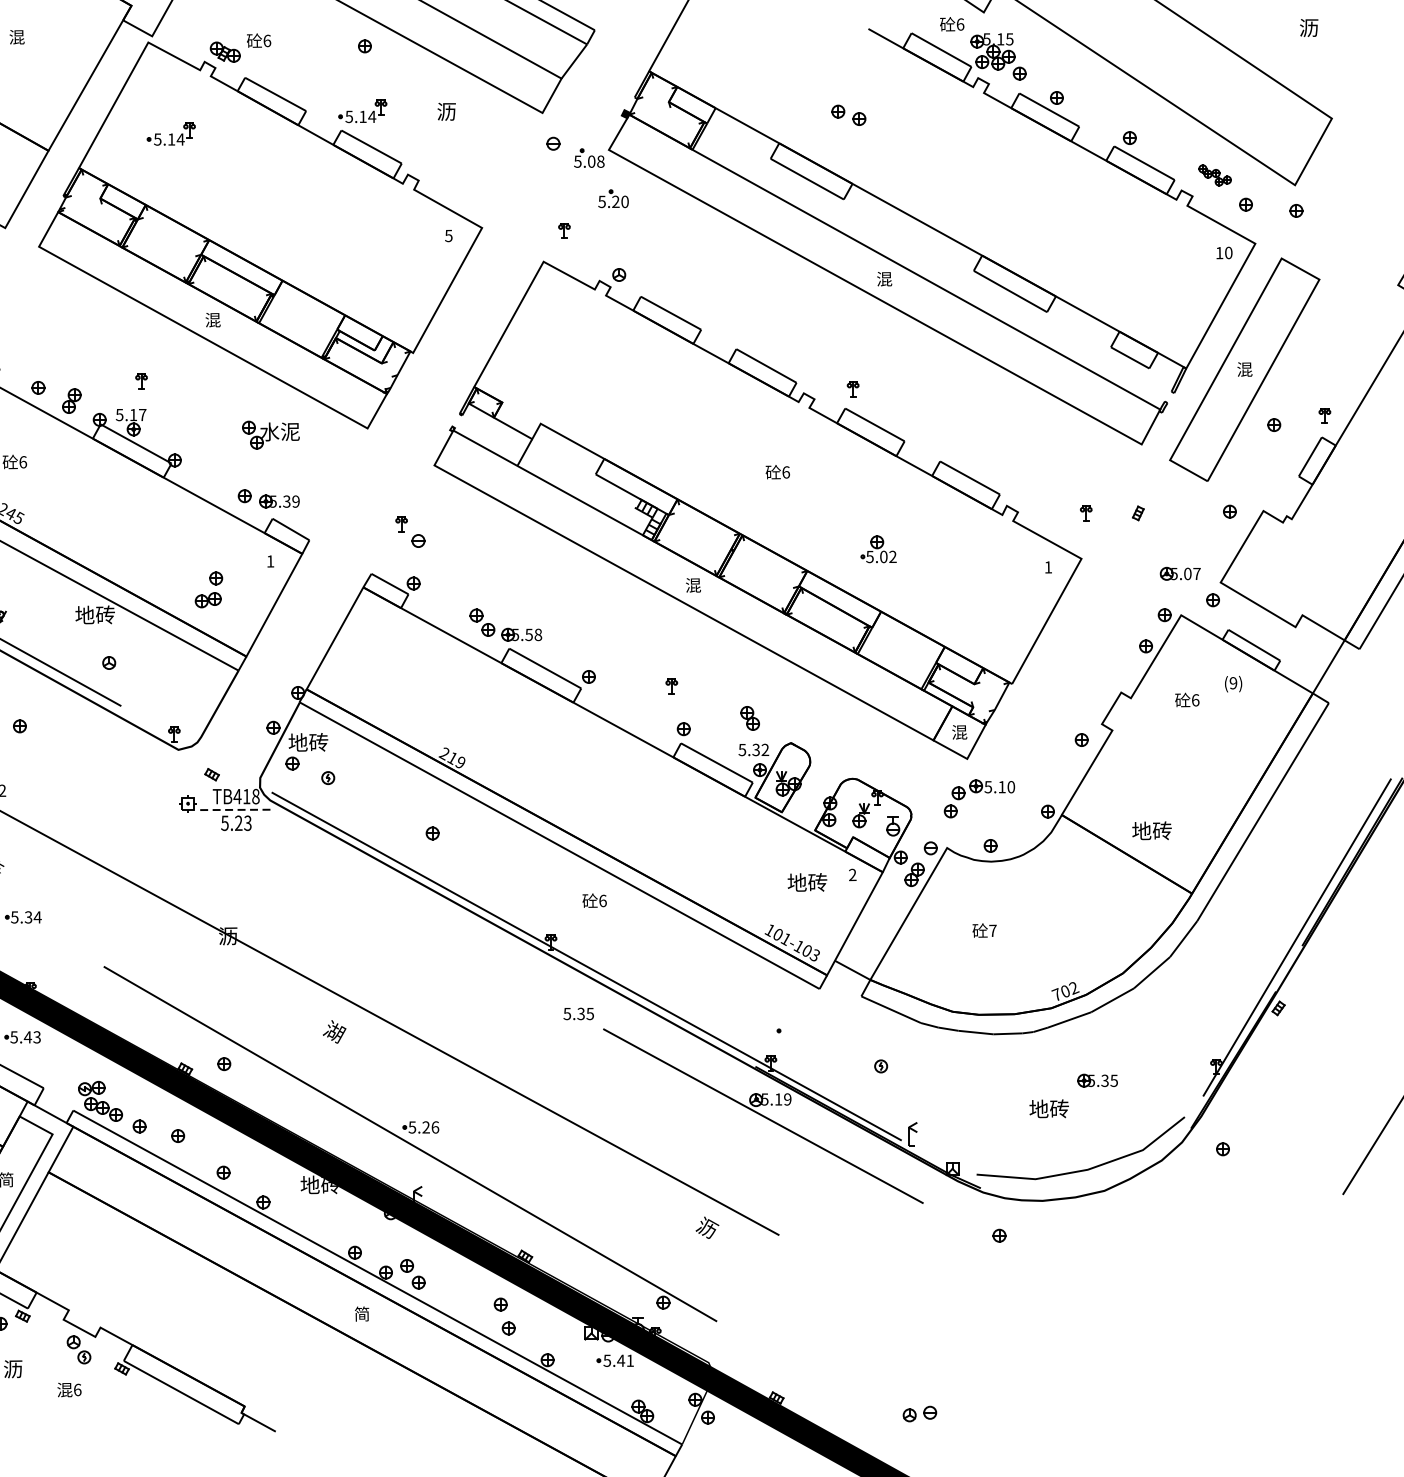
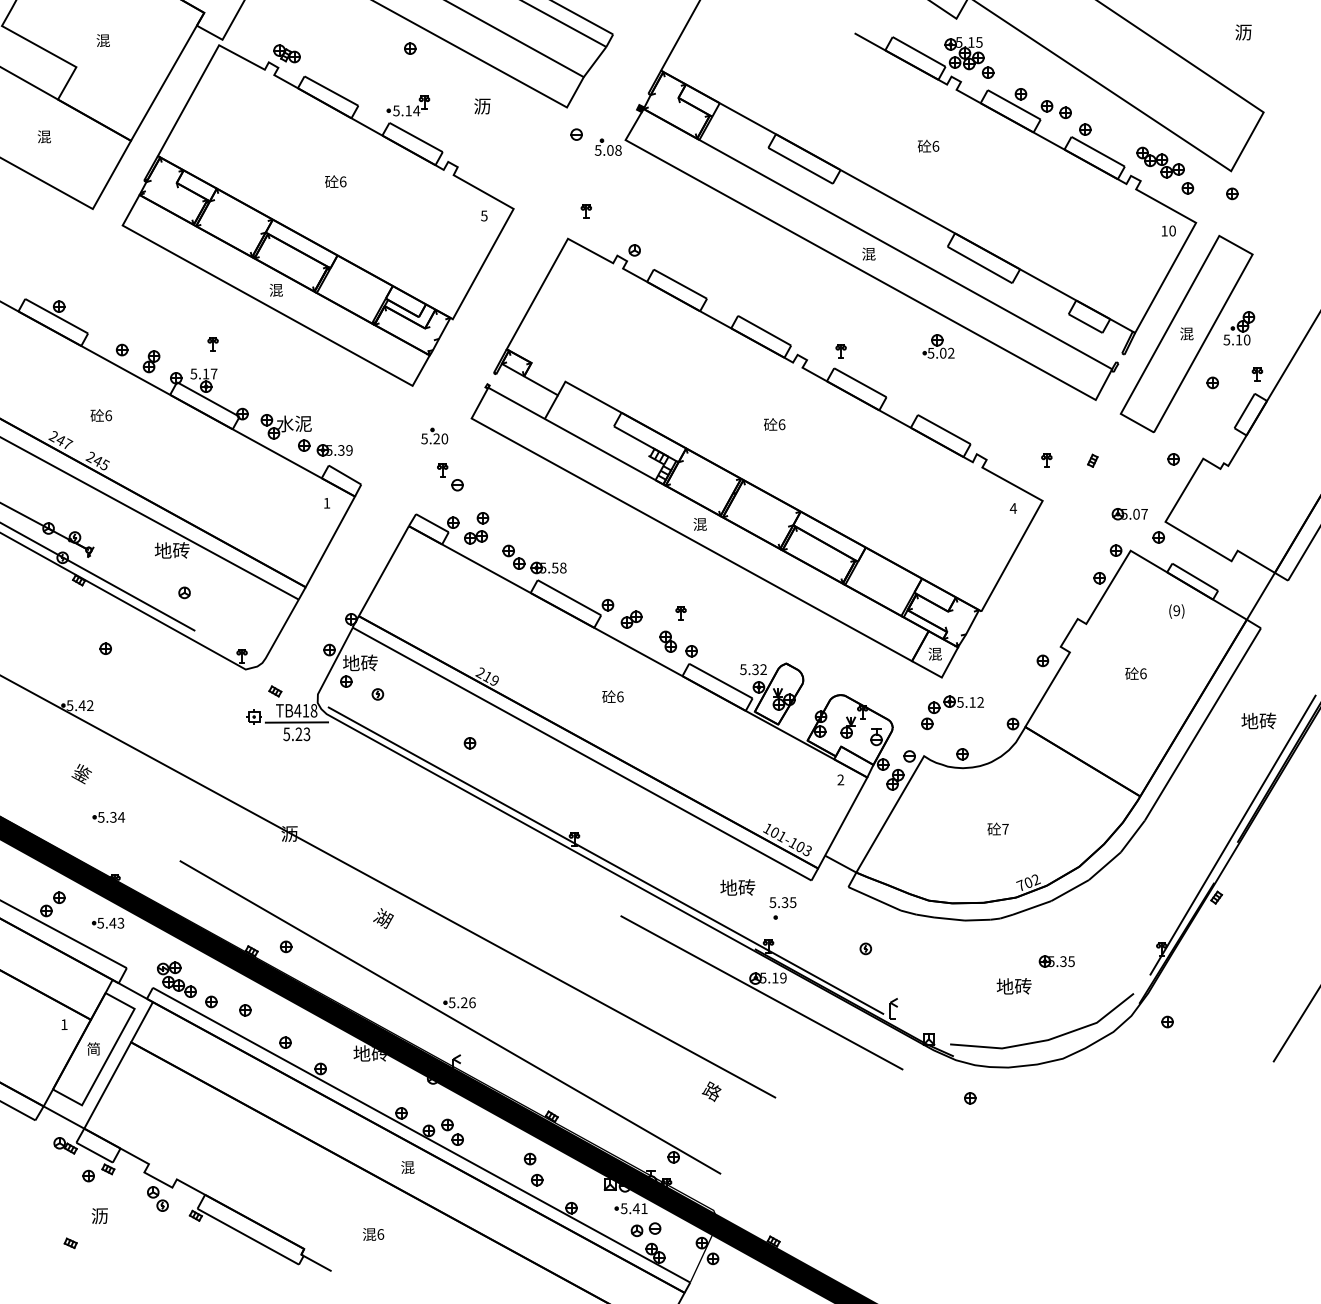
text: (952, 23) -> (928, 145), moved
text: (258, 40) -> (335, 181), moved
part: (847, 115) -> (1055, 109), moved
part: (171, 133) -> (239, 125), removed
part: (1215, 175) -> (1160, 162), size x1.67
part: (613, 198) -> (434, 435), moved
part: (1304, 363) -> (1239, 328), added
part: (270, 434) -> (285, 426), moved
part: (878, 549) -> (938, 346), moved
text: (1048, 567) -> (1013, 508), 1 -> 4
part: (208, 590) -> (476, 528), moved
part: (615, 693) -> (631, 619), added
text: (1186, 699) -> (1135, 673), moved
part: (749, 718) -> (667, 641), moved
text: (1011, 787) -> (980, 702), 5.10 -> 5.12
line: (237, 809) -> (297, 722), dashed -> solid
text: (1151, 830) -> (1258, 720), moved
text: (807, 882) -> (737, 887), moved
text: (594, 900) -> (612, 696), moved
text: (983, 929) -> (997, 828), moved
text: (578, 1013) -> (782, 902), moved
text: (706, 1227) -> (711, 1091), 沥 -> 路
text: (361, 1314) -> (407, 1167), 简 -> 混
text: (69, 1390) -> (373, 1234), moved
part: (919, 1413) -> (645, 1229), moved

